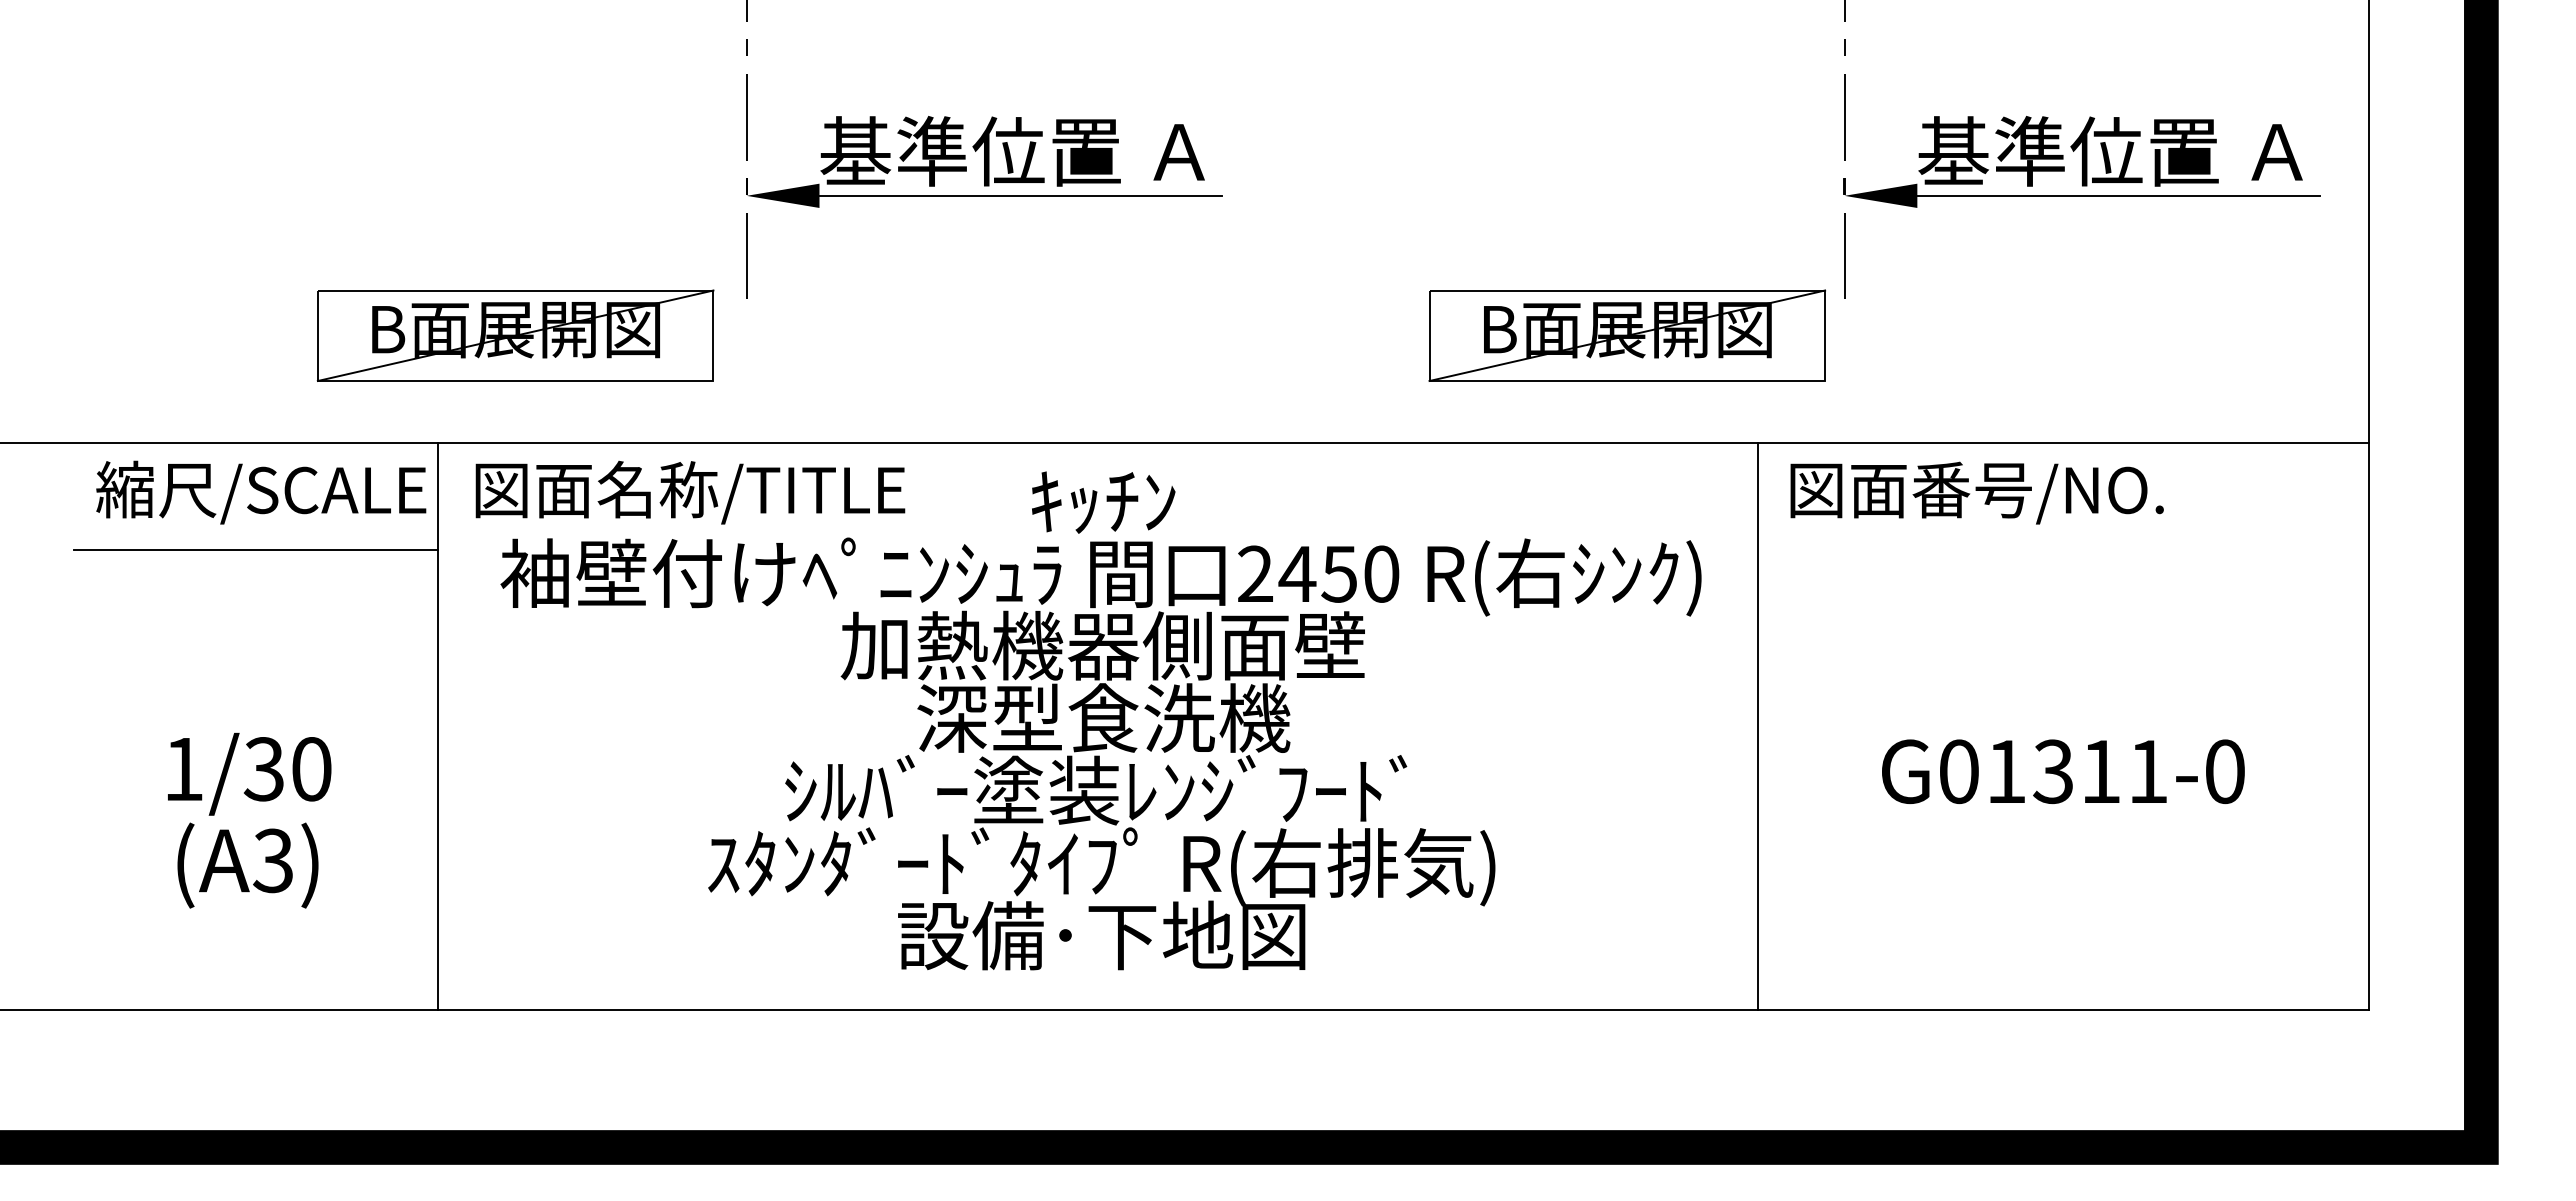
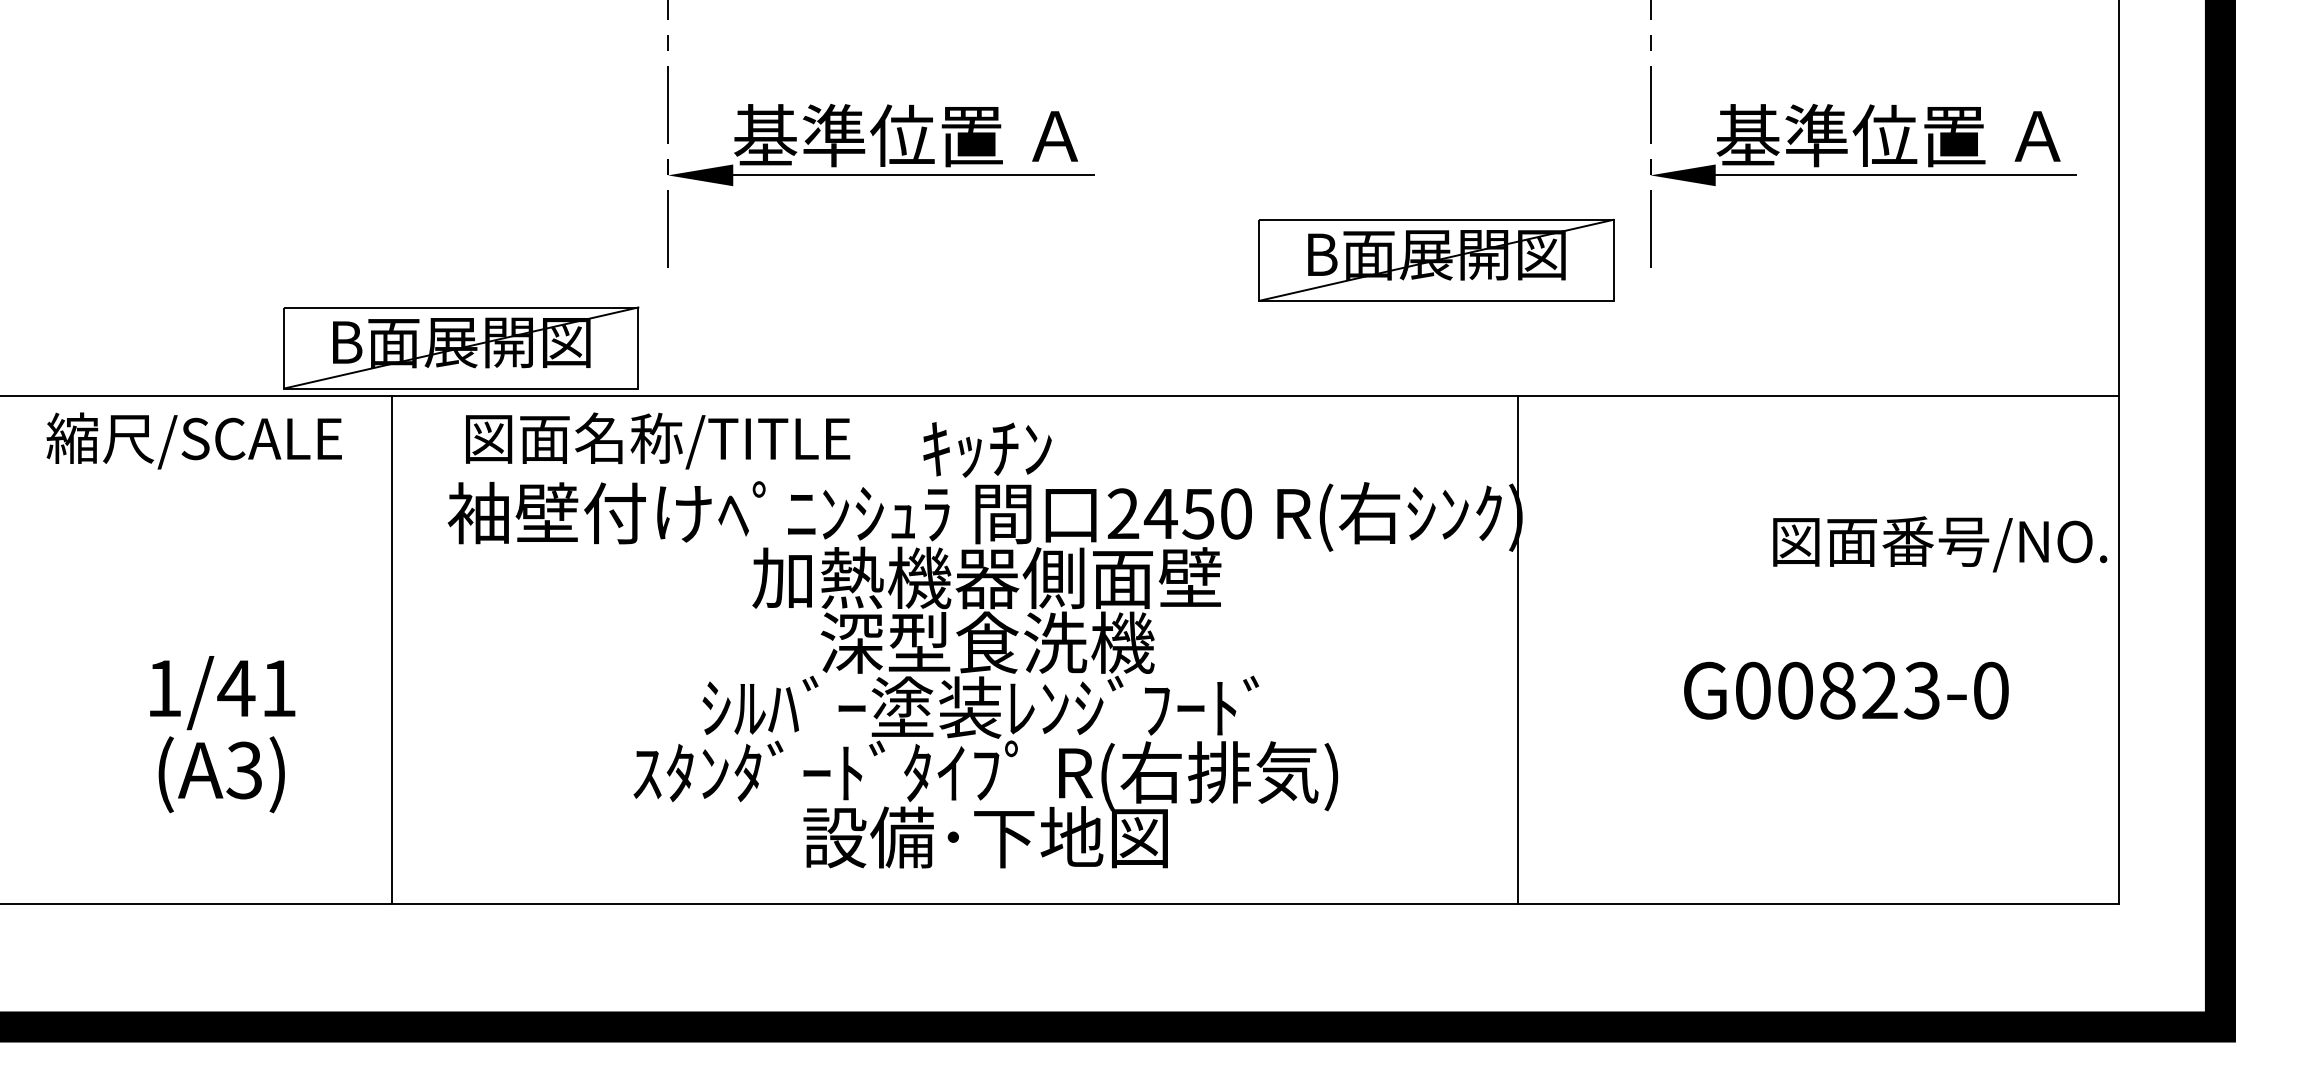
part: (515, 335) -> (461, 347), moved
part: (1627, 335) -> (1436, 260), moved
text: (261, 492) -> (194, 440), moved
text: (690, 492) -> (658, 440), moved
text: (1976, 492) -> (1939, 543), moved
line: (255, 549) -> (228, 491), removed
line: (1757, 725) -> (1518, 649), moved
text: (286, 769) -> (256, 688), 1/30 -> 1/41
text: (2077, 771) -> (1859, 690), G01311-0 -> G00823-0

